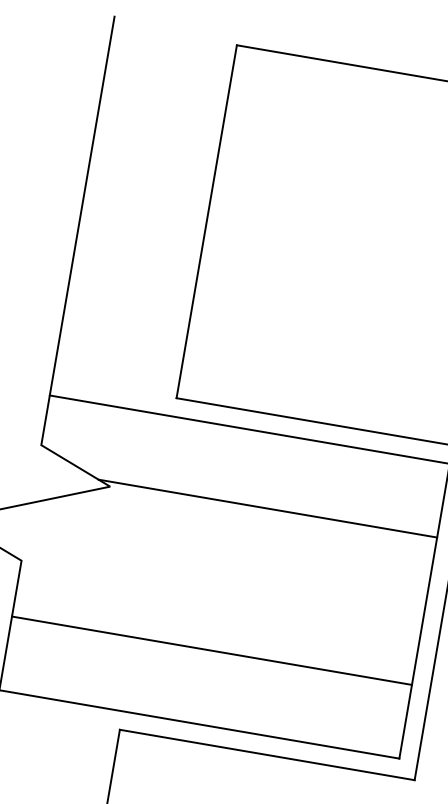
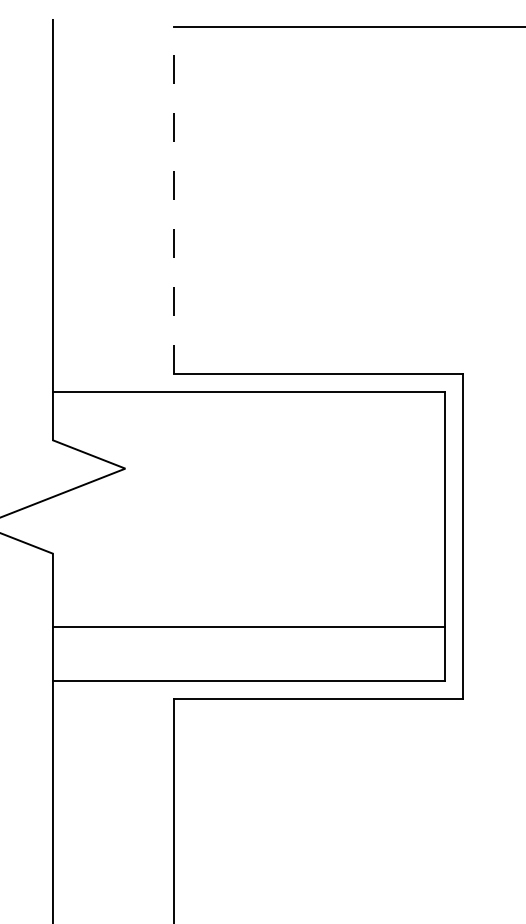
line: (207, 220) -> (174, 199), solid -> dashed
line: (268, 508) -> (279, 463), removed
line: (211, 650) -> (248, 627), moved

